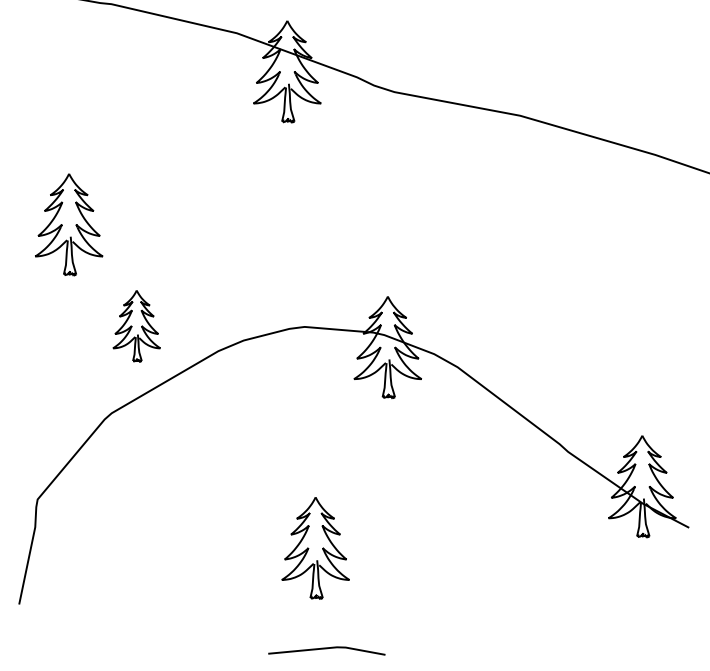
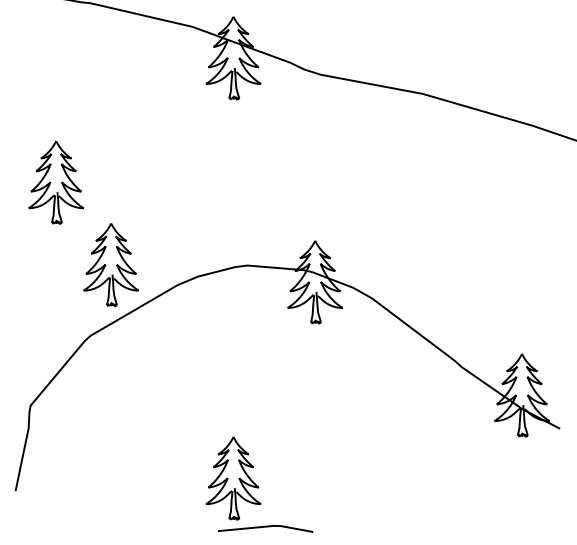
part: (135, 325) -> (110, 264), size x1.43
part: (315, 548) -> (233, 478), moved

